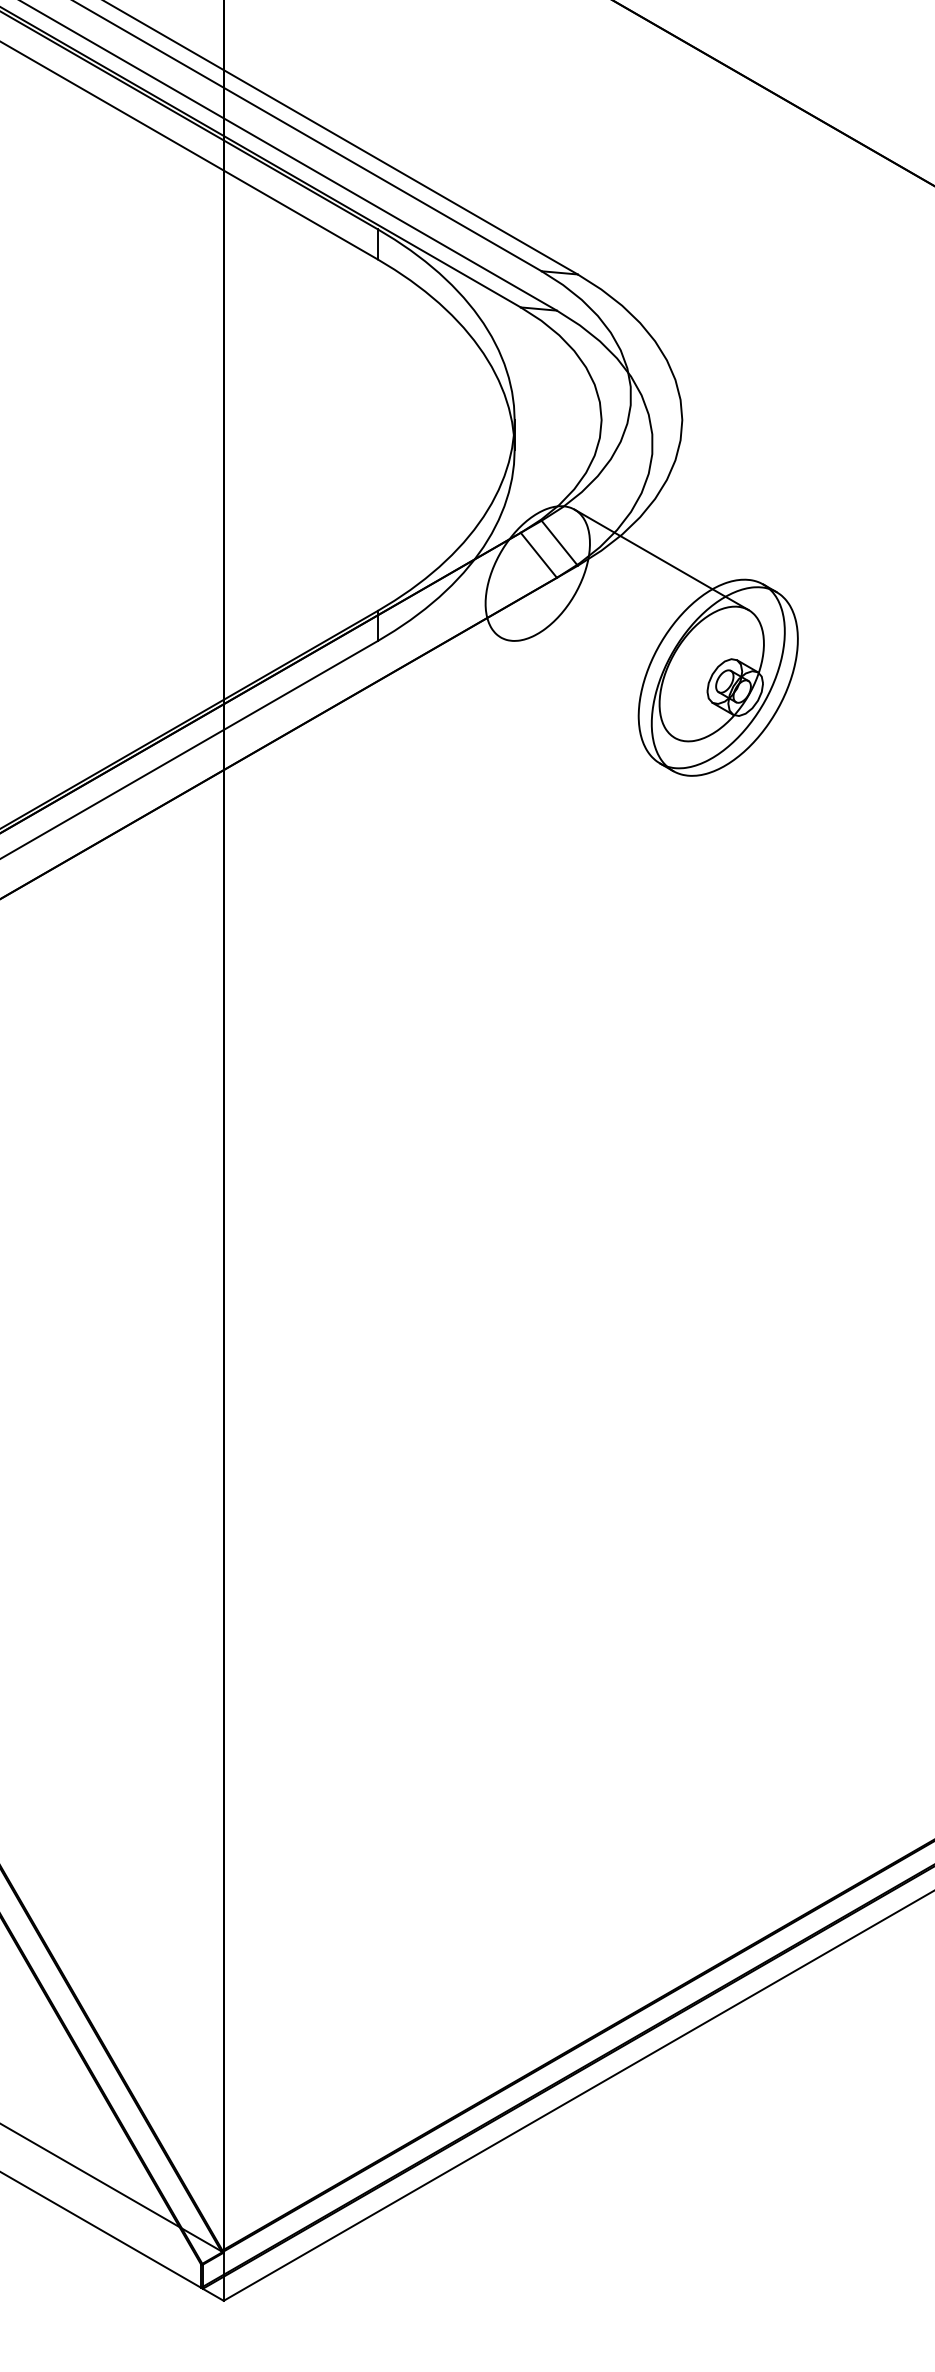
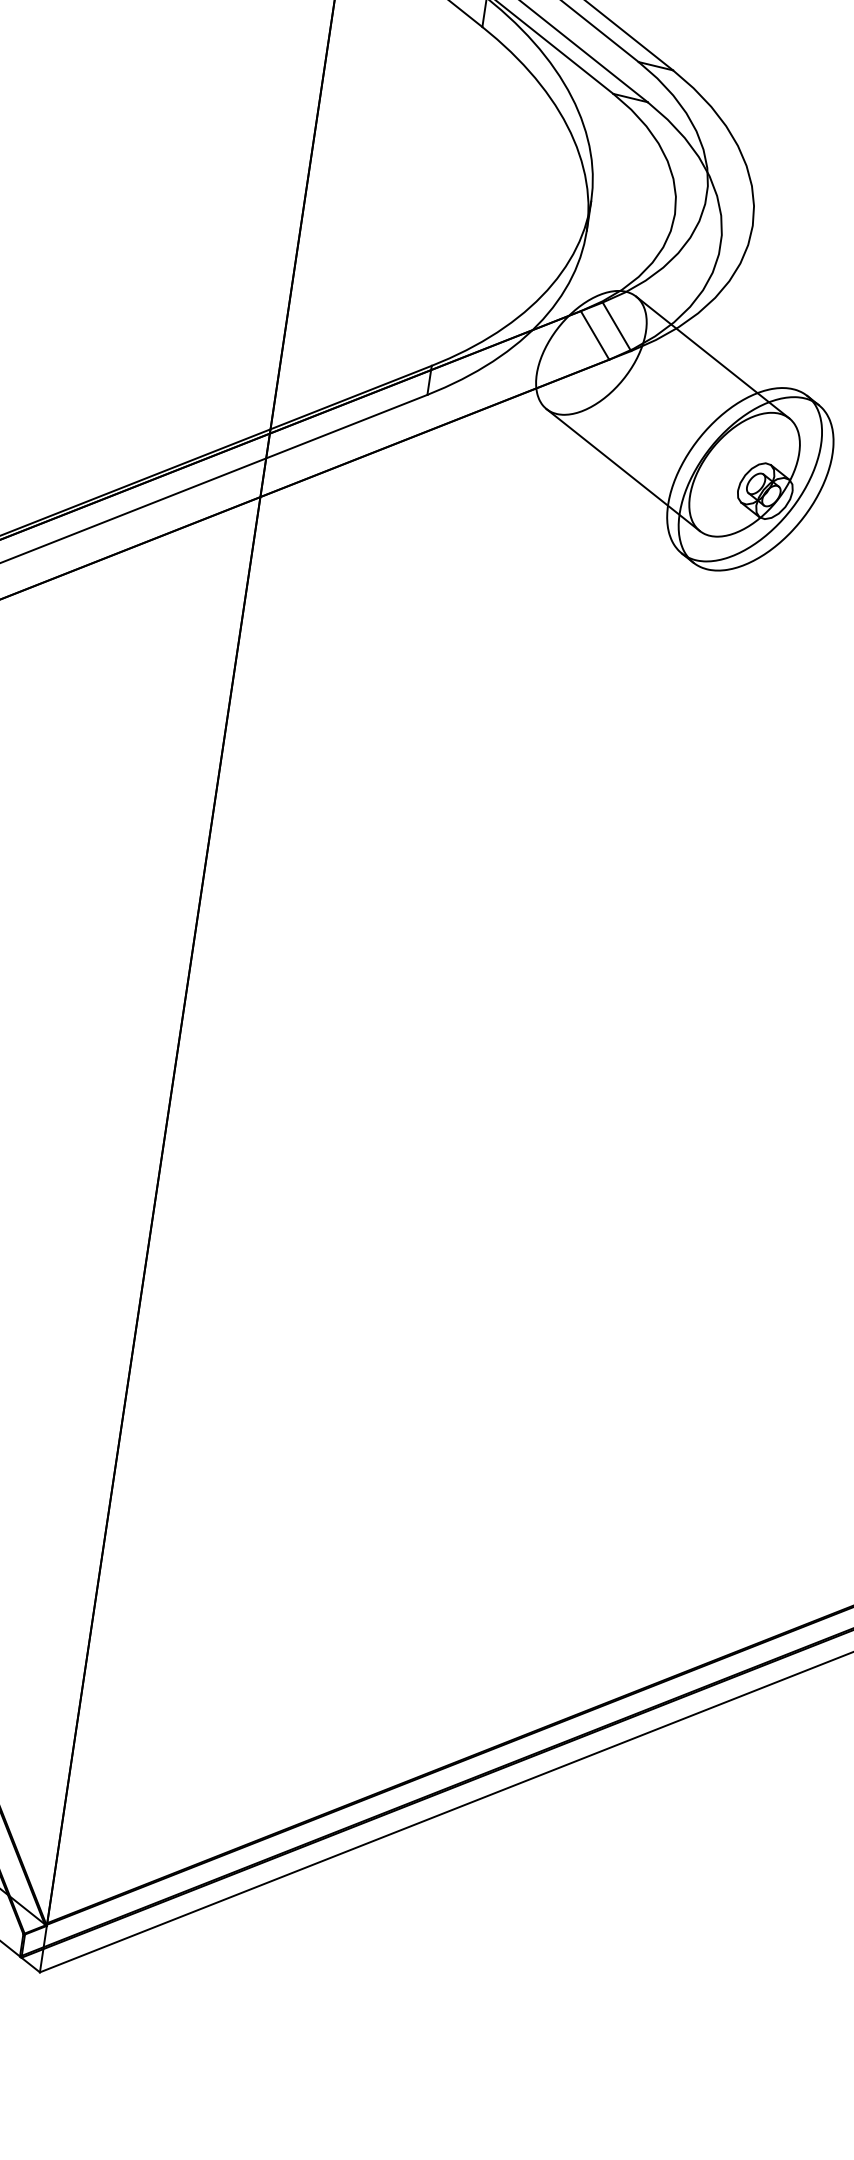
line: (587, 687) -> (622, 469), added

